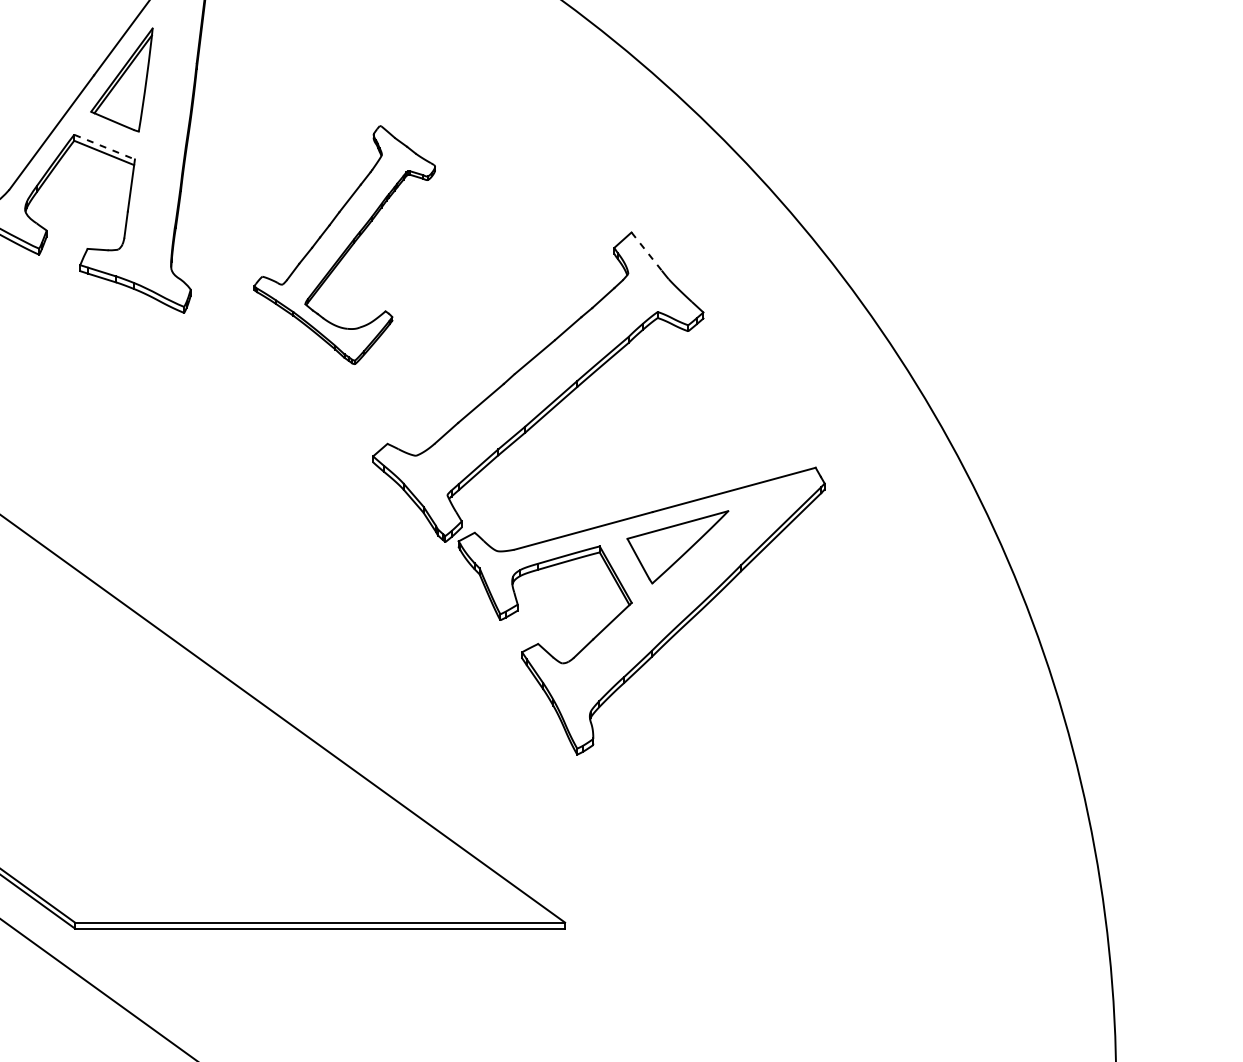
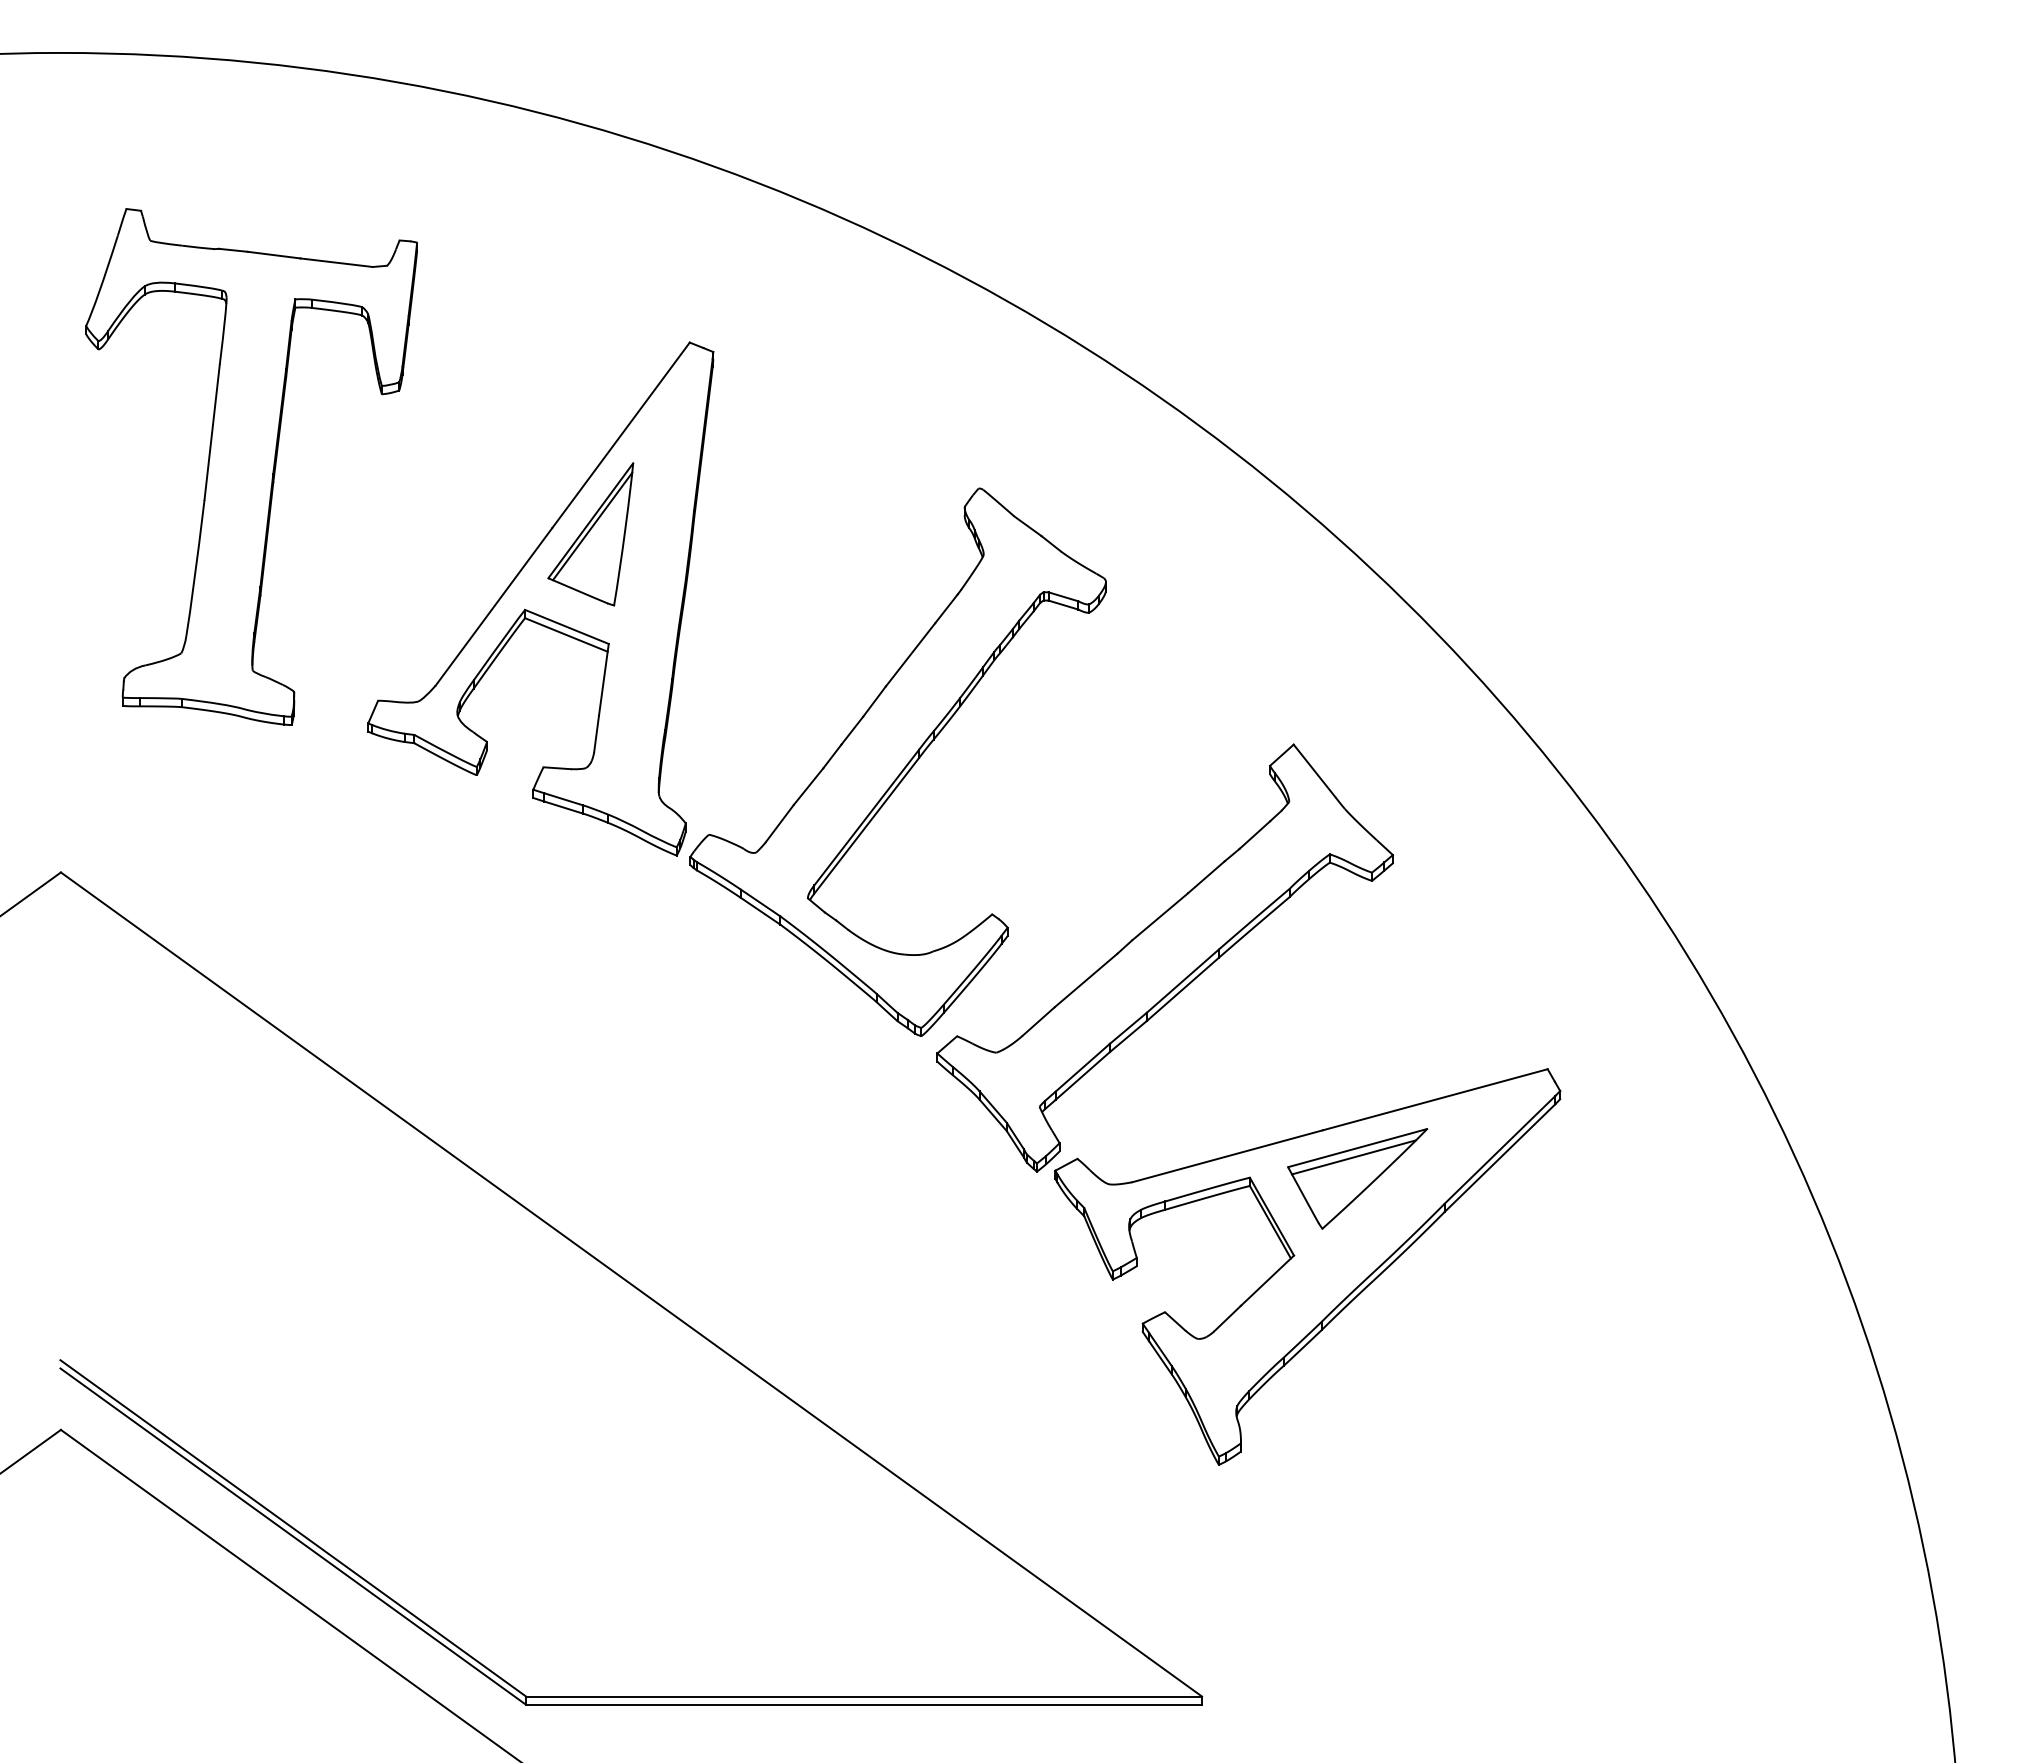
line: (105, 147) -> (567, 627), dashed -> solid
part: (344, 244) -> (897, 761), size x1.67
line: (646, 251) -> (1314, 770), dashed -> solid
line: (675, 531) -> (1354, 1157), added

